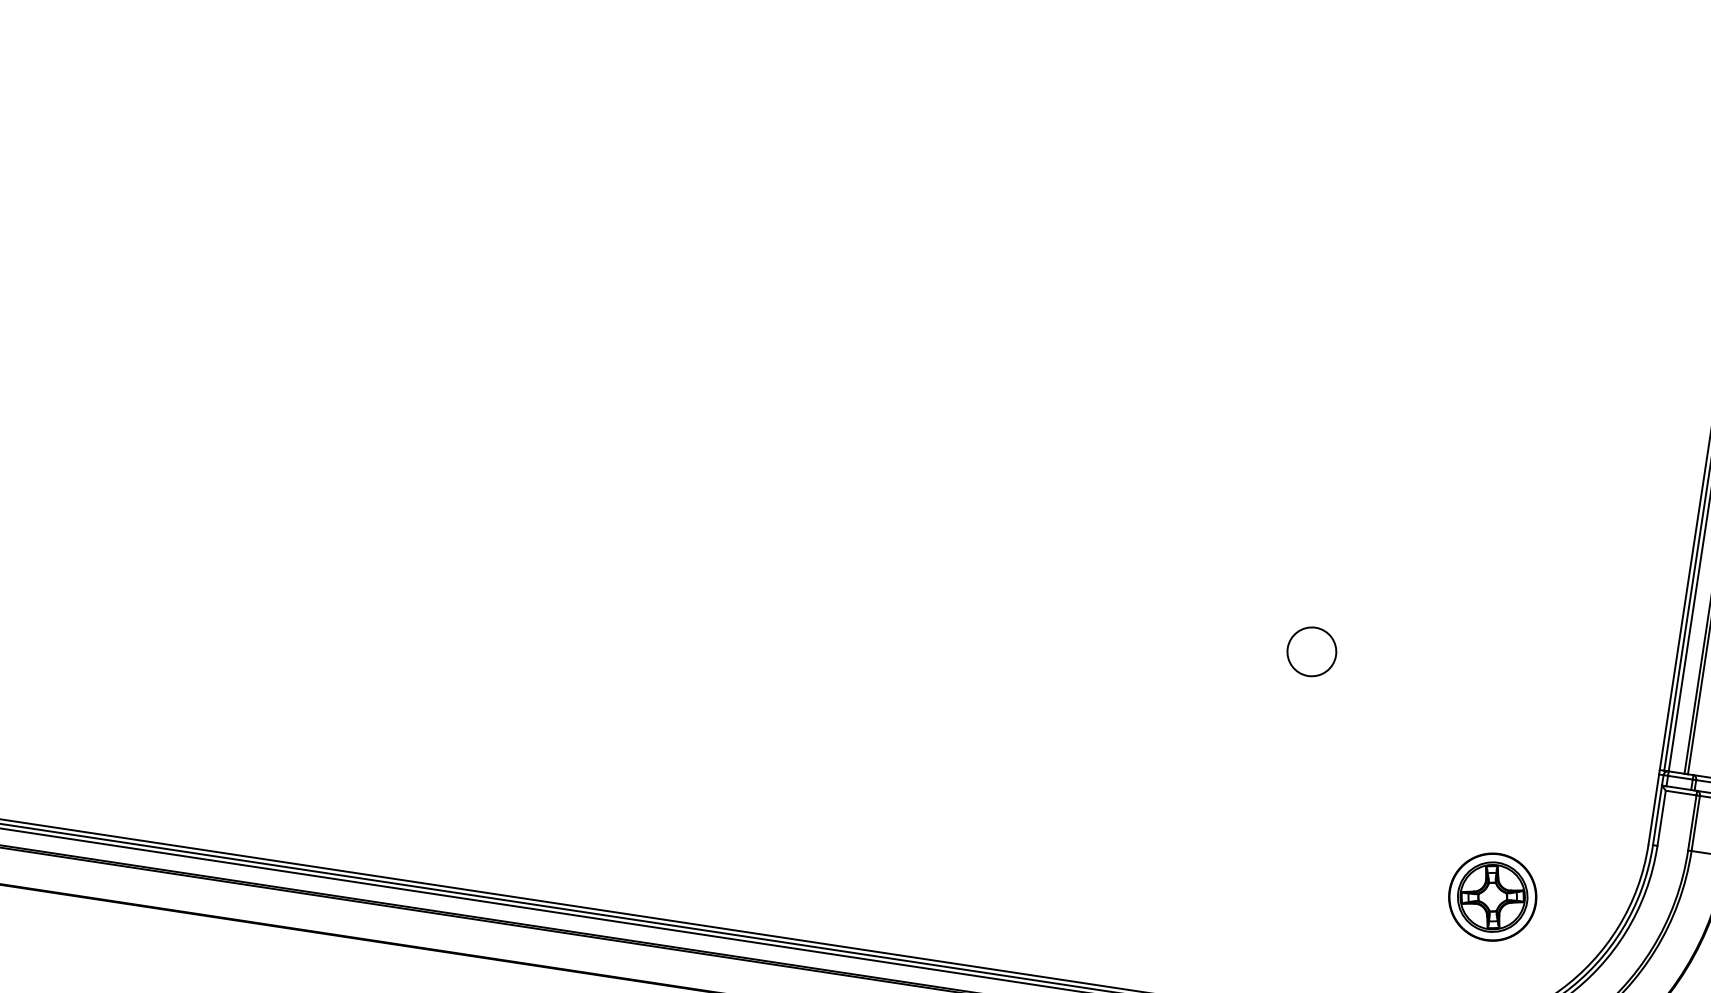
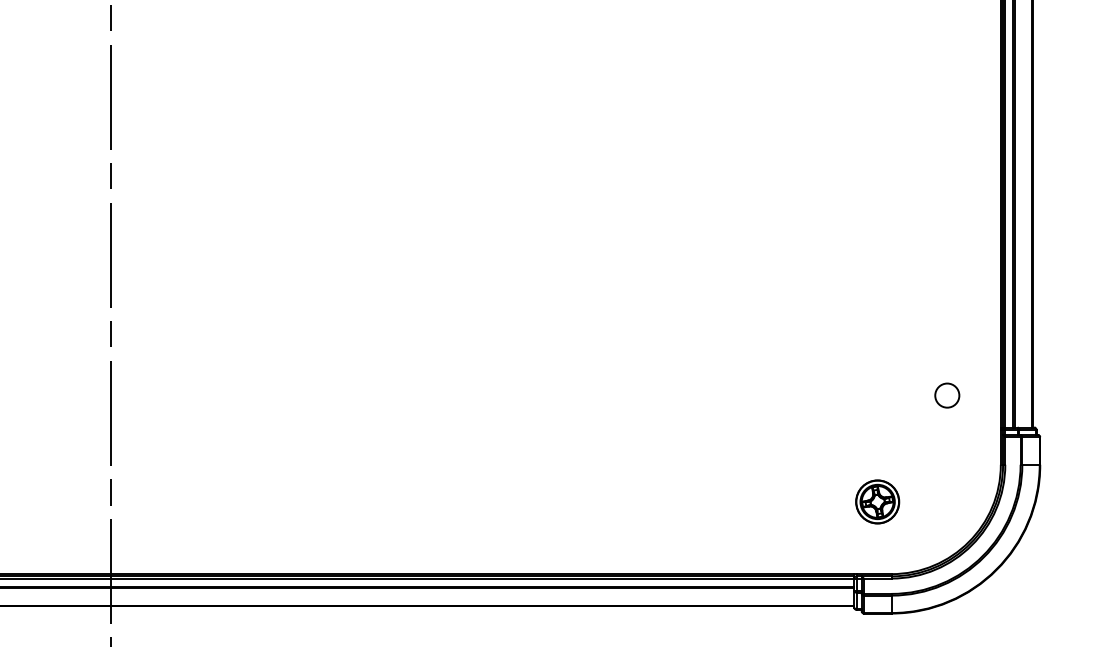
circle: (1312, 651) -> (947, 395), moved
part: (1492, 896) -> (877, 501), moved

